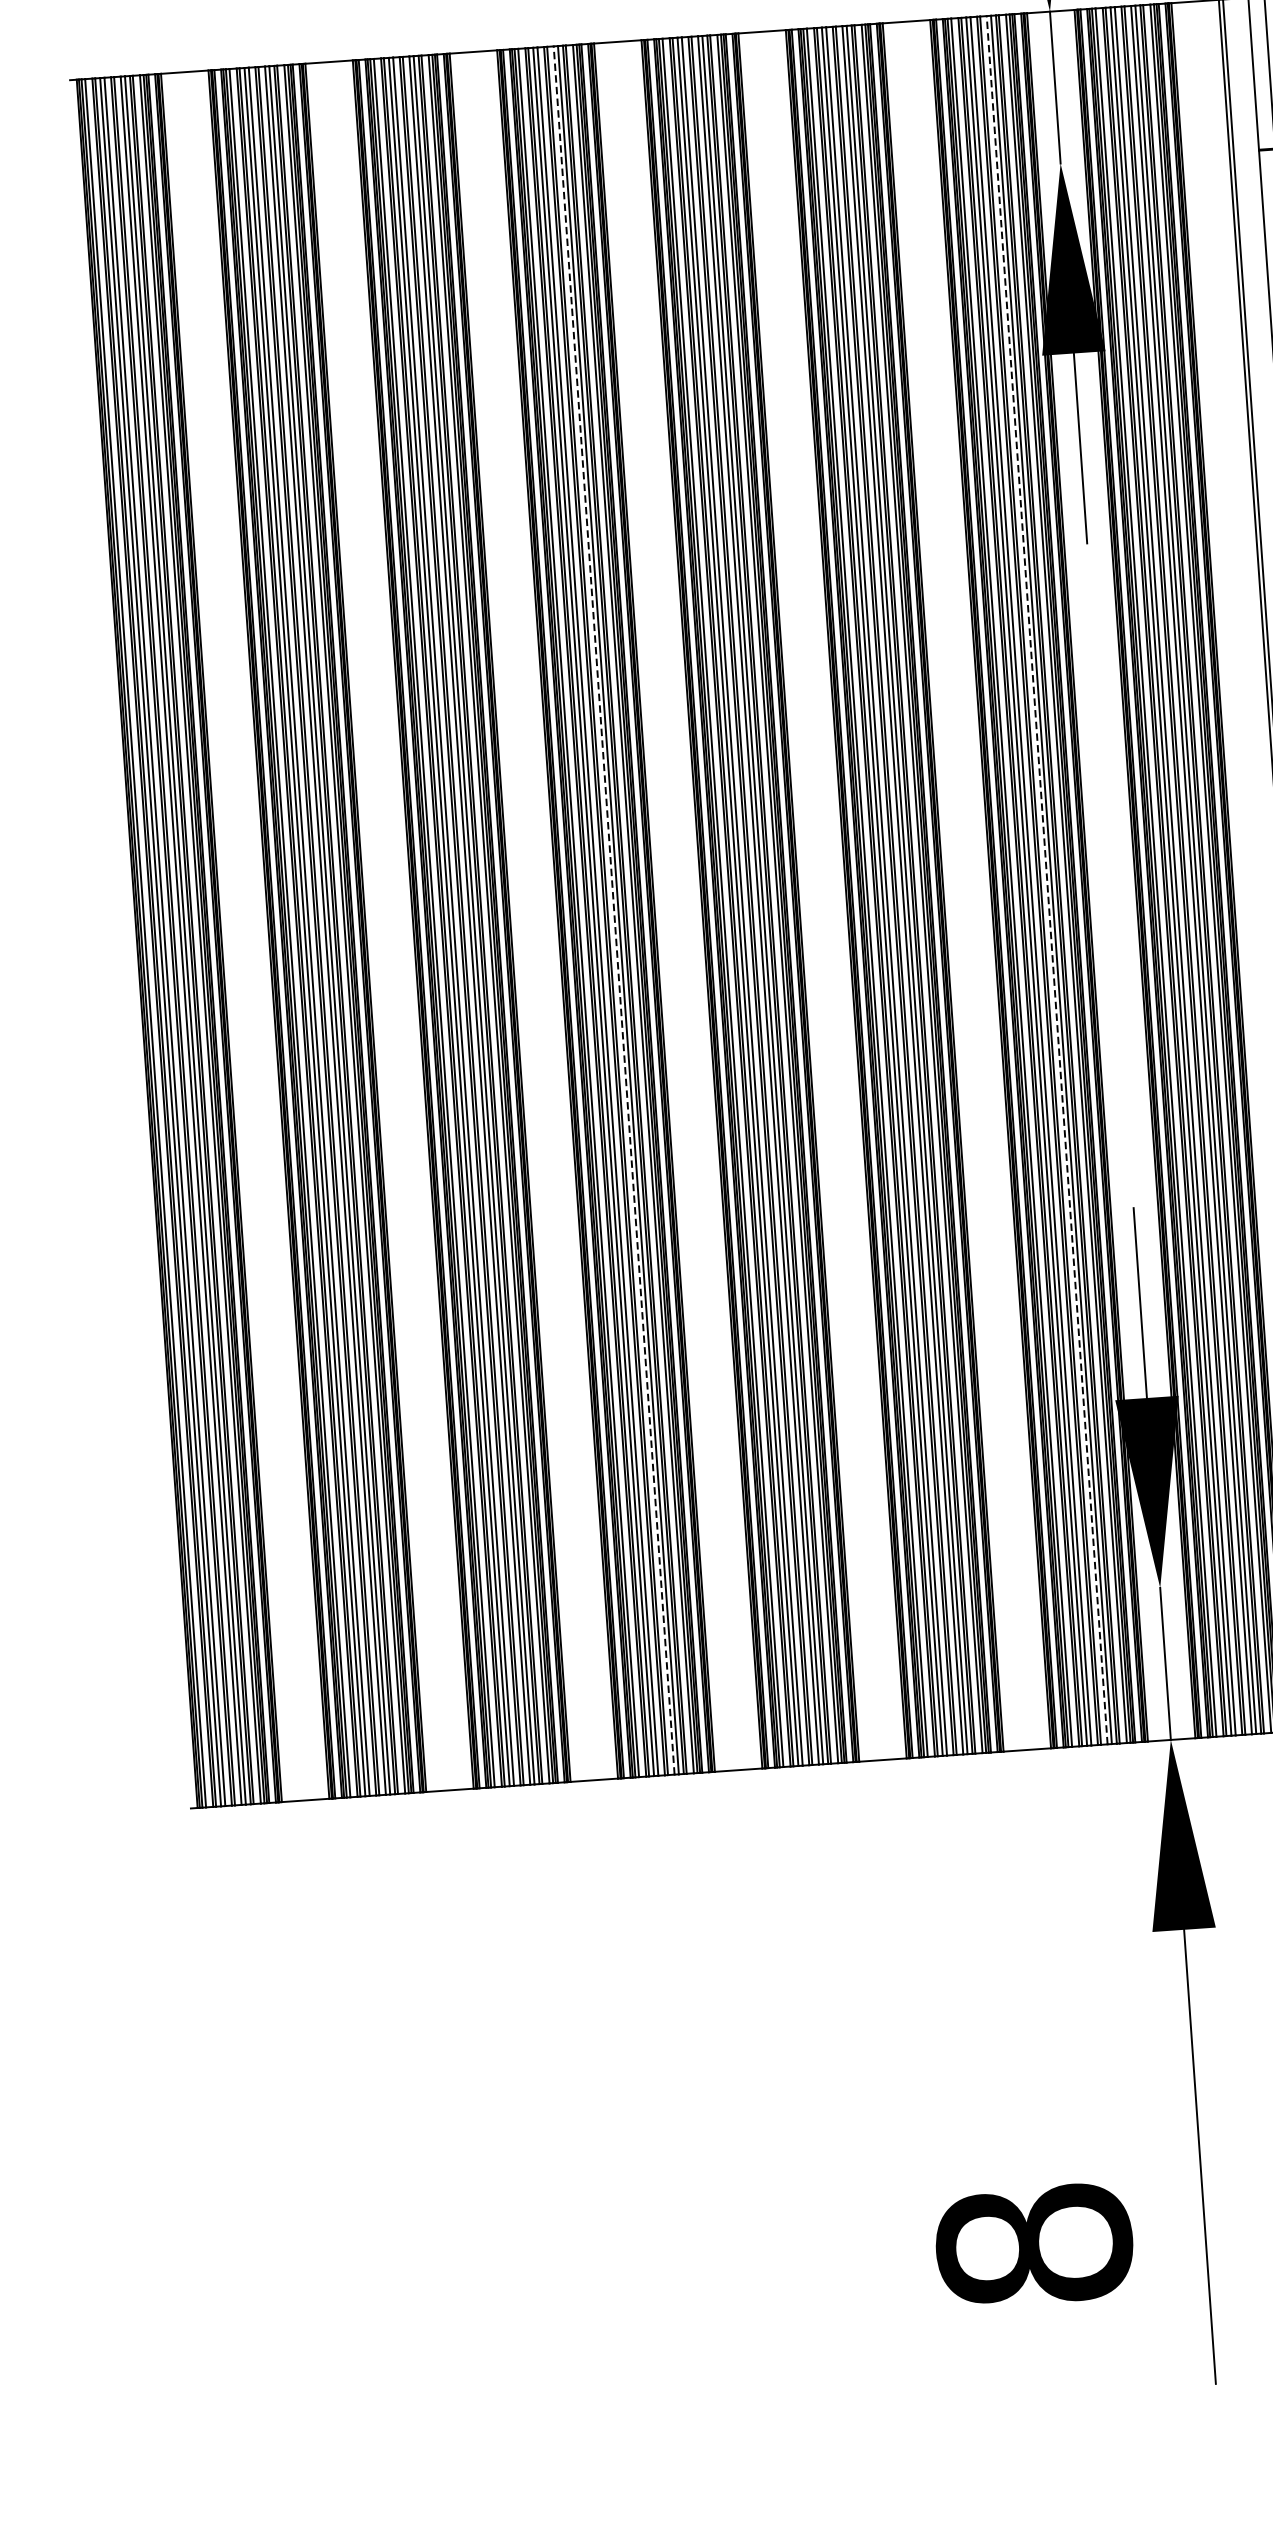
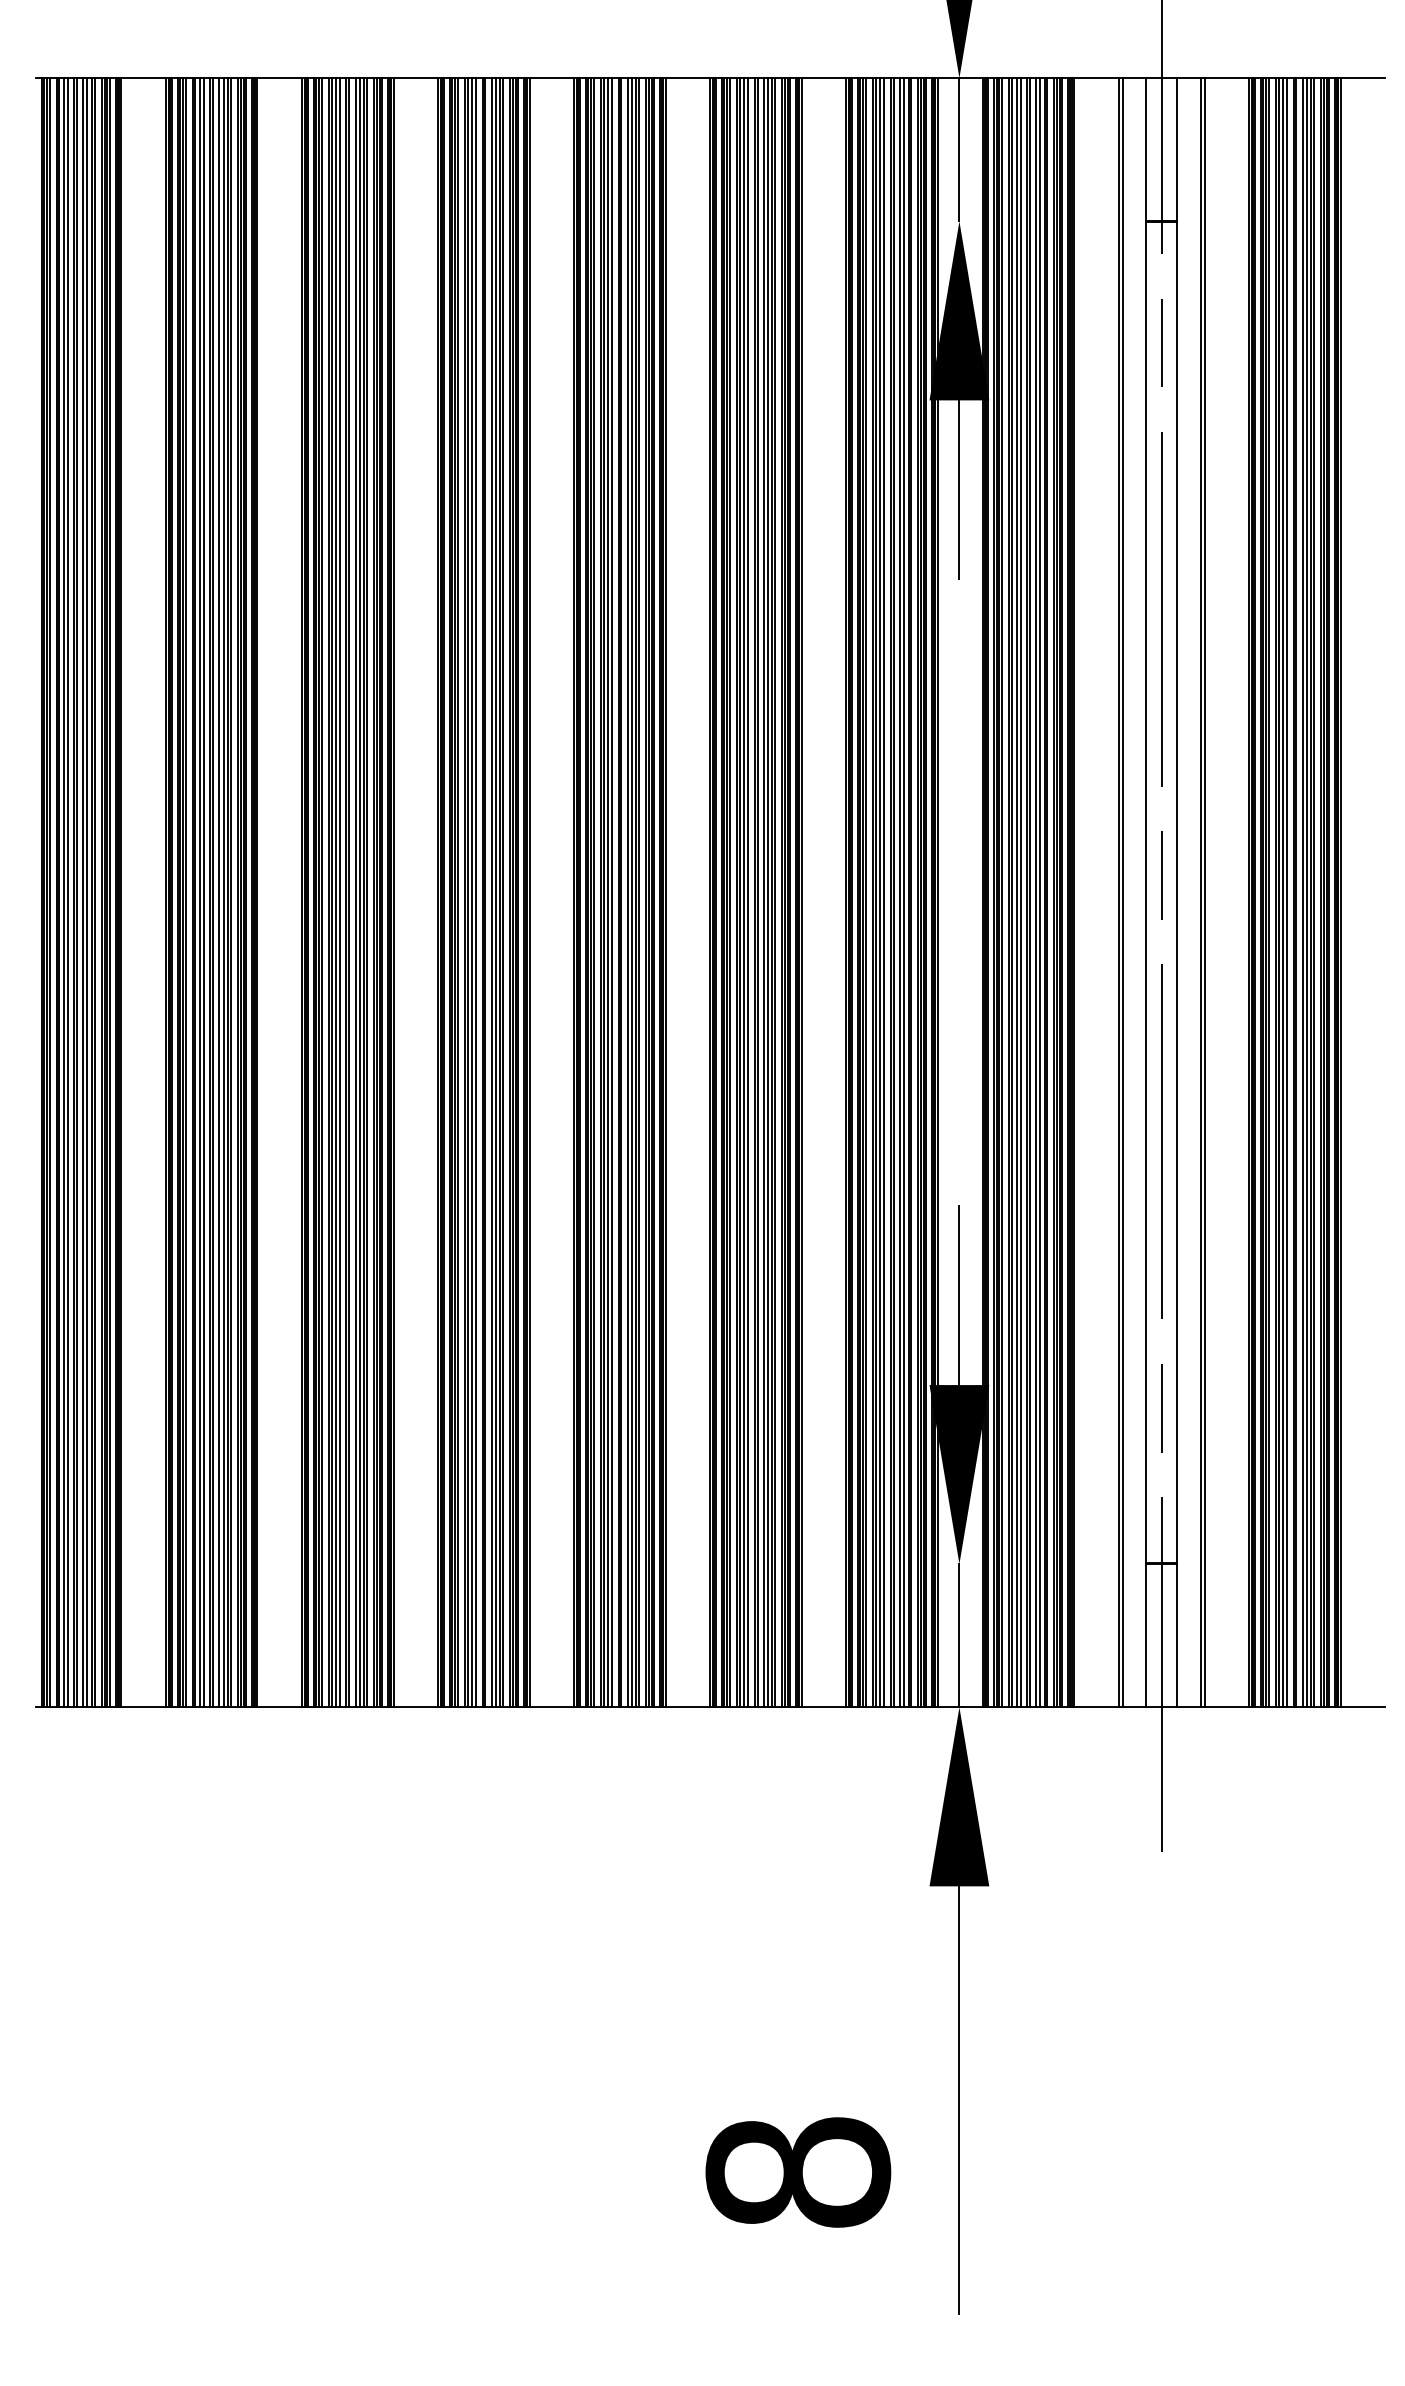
line: (1046, 879) -> (899, 892), dashed -> solid
line: (614, 910) -> (491, 892), dashed -> solid

